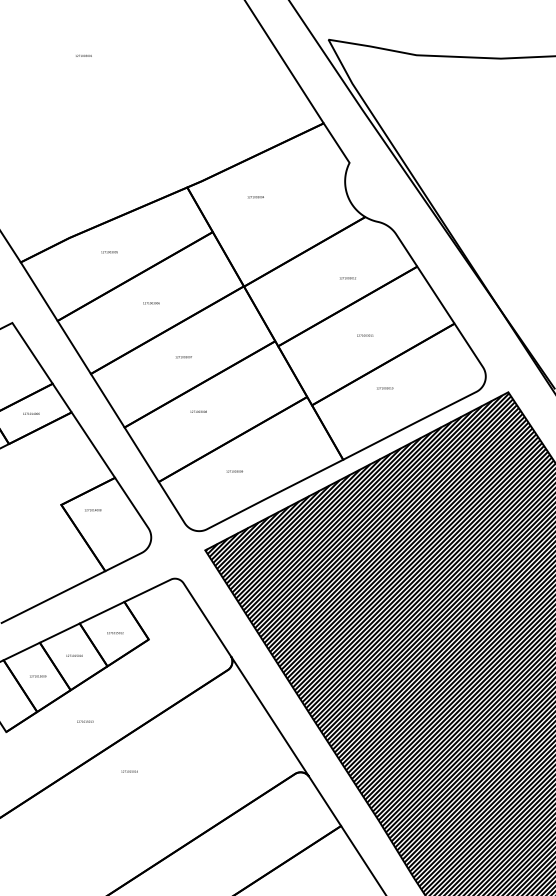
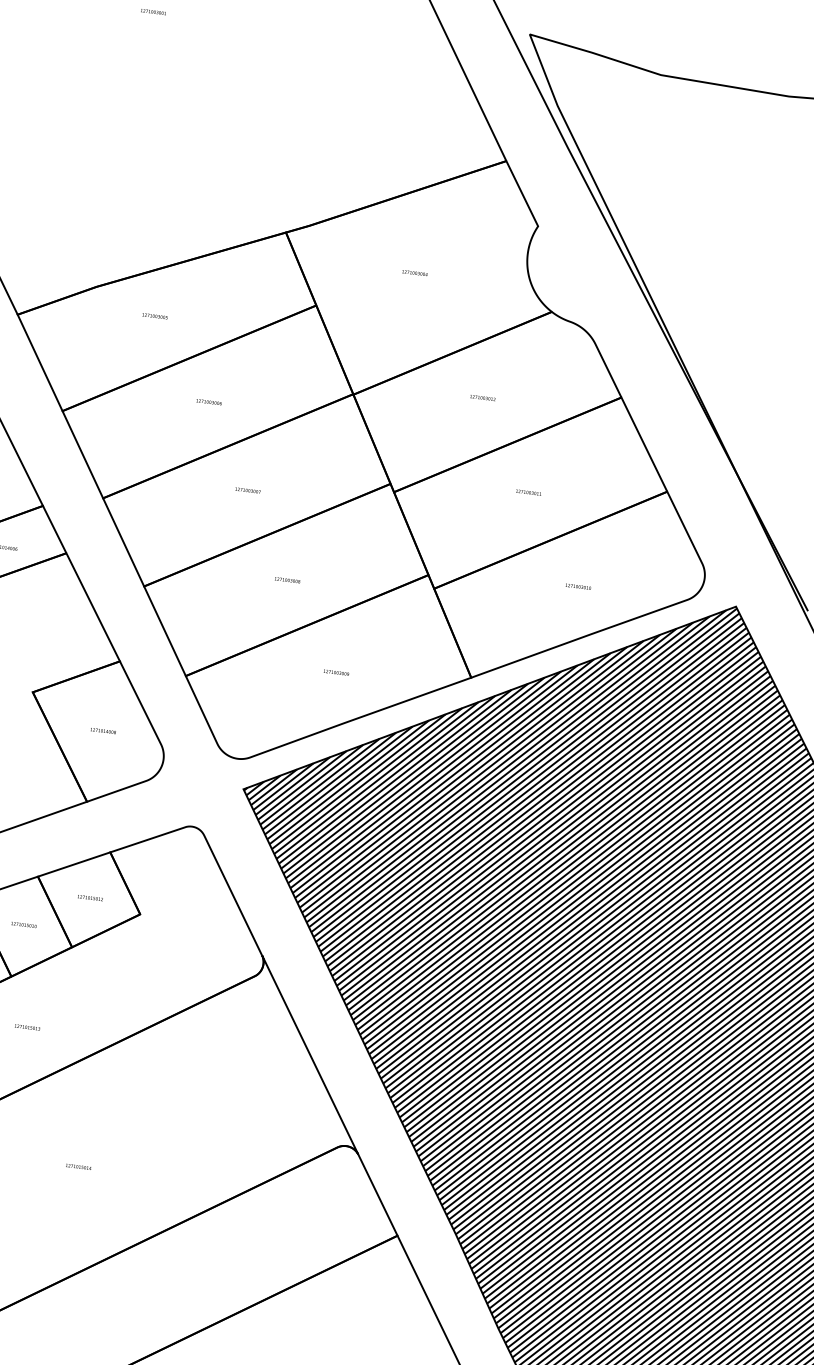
text: (255, 197) -> (414, 273), moved
text: (347, 278) -> (482, 398), moved
text: (385, 388) -> (579, 587), moved
text: (198, 411) -> (287, 579), moved
text: (234, 471) -> (336, 672), moved
text: (93, 510) -> (103, 731), moved
text: (129, 771) -> (78, 1166), moved

